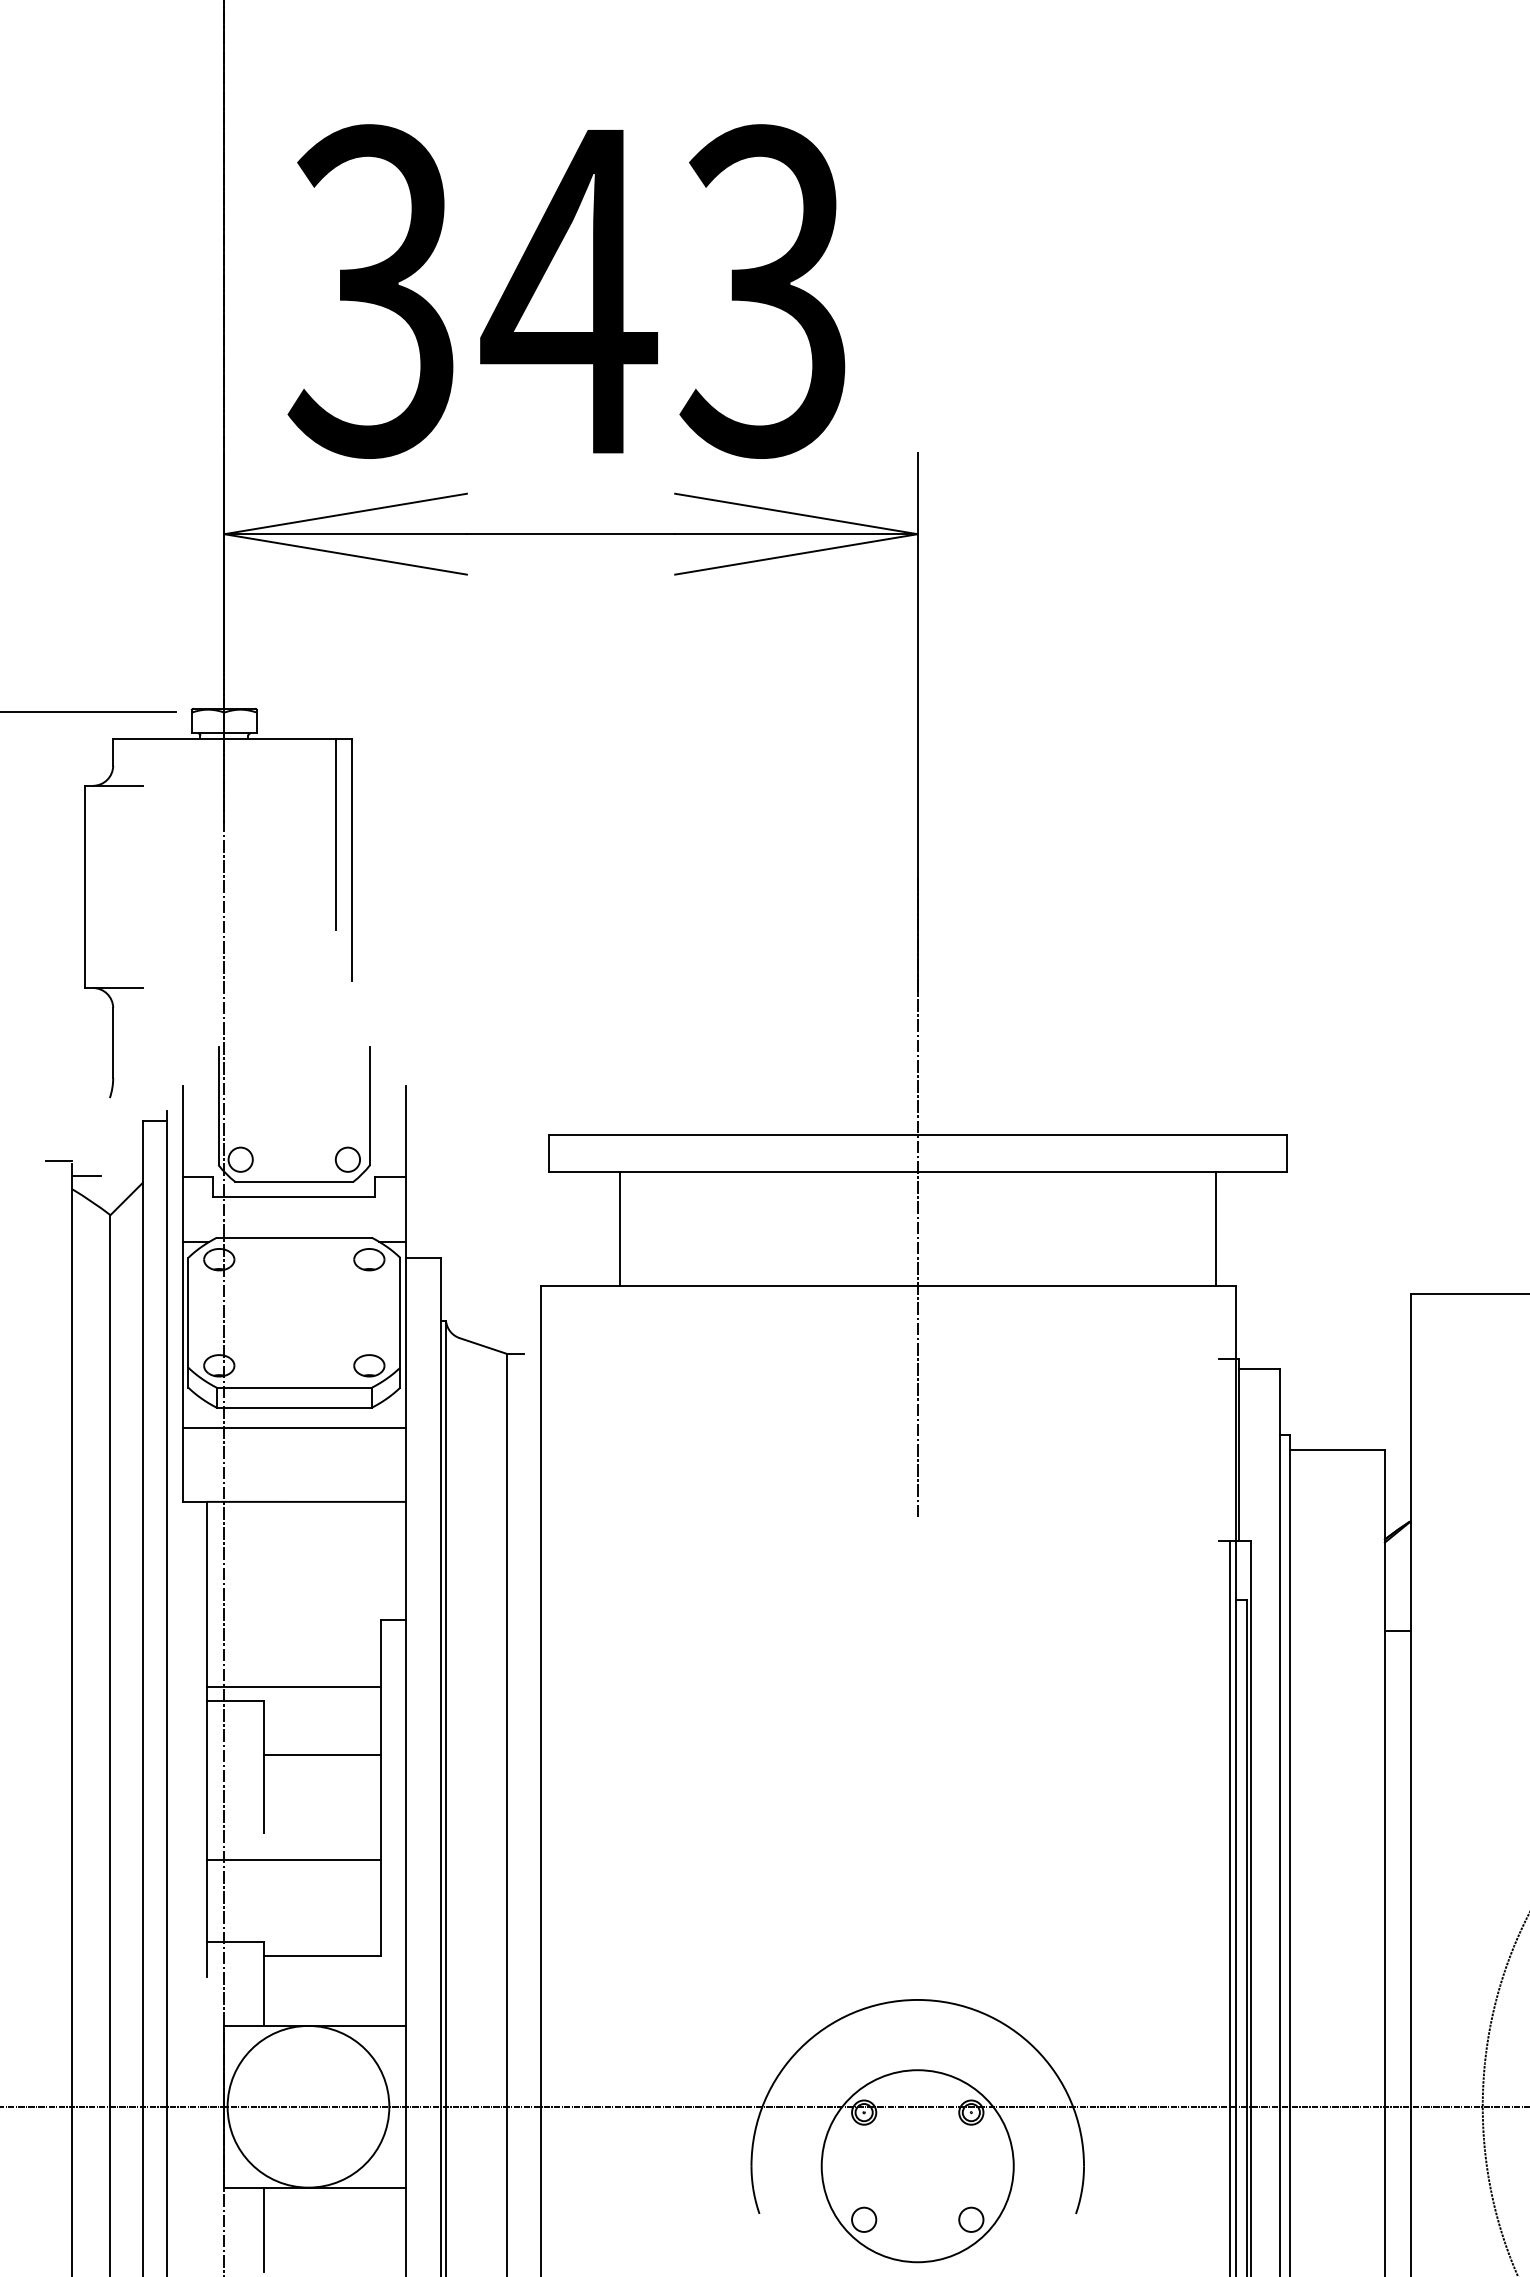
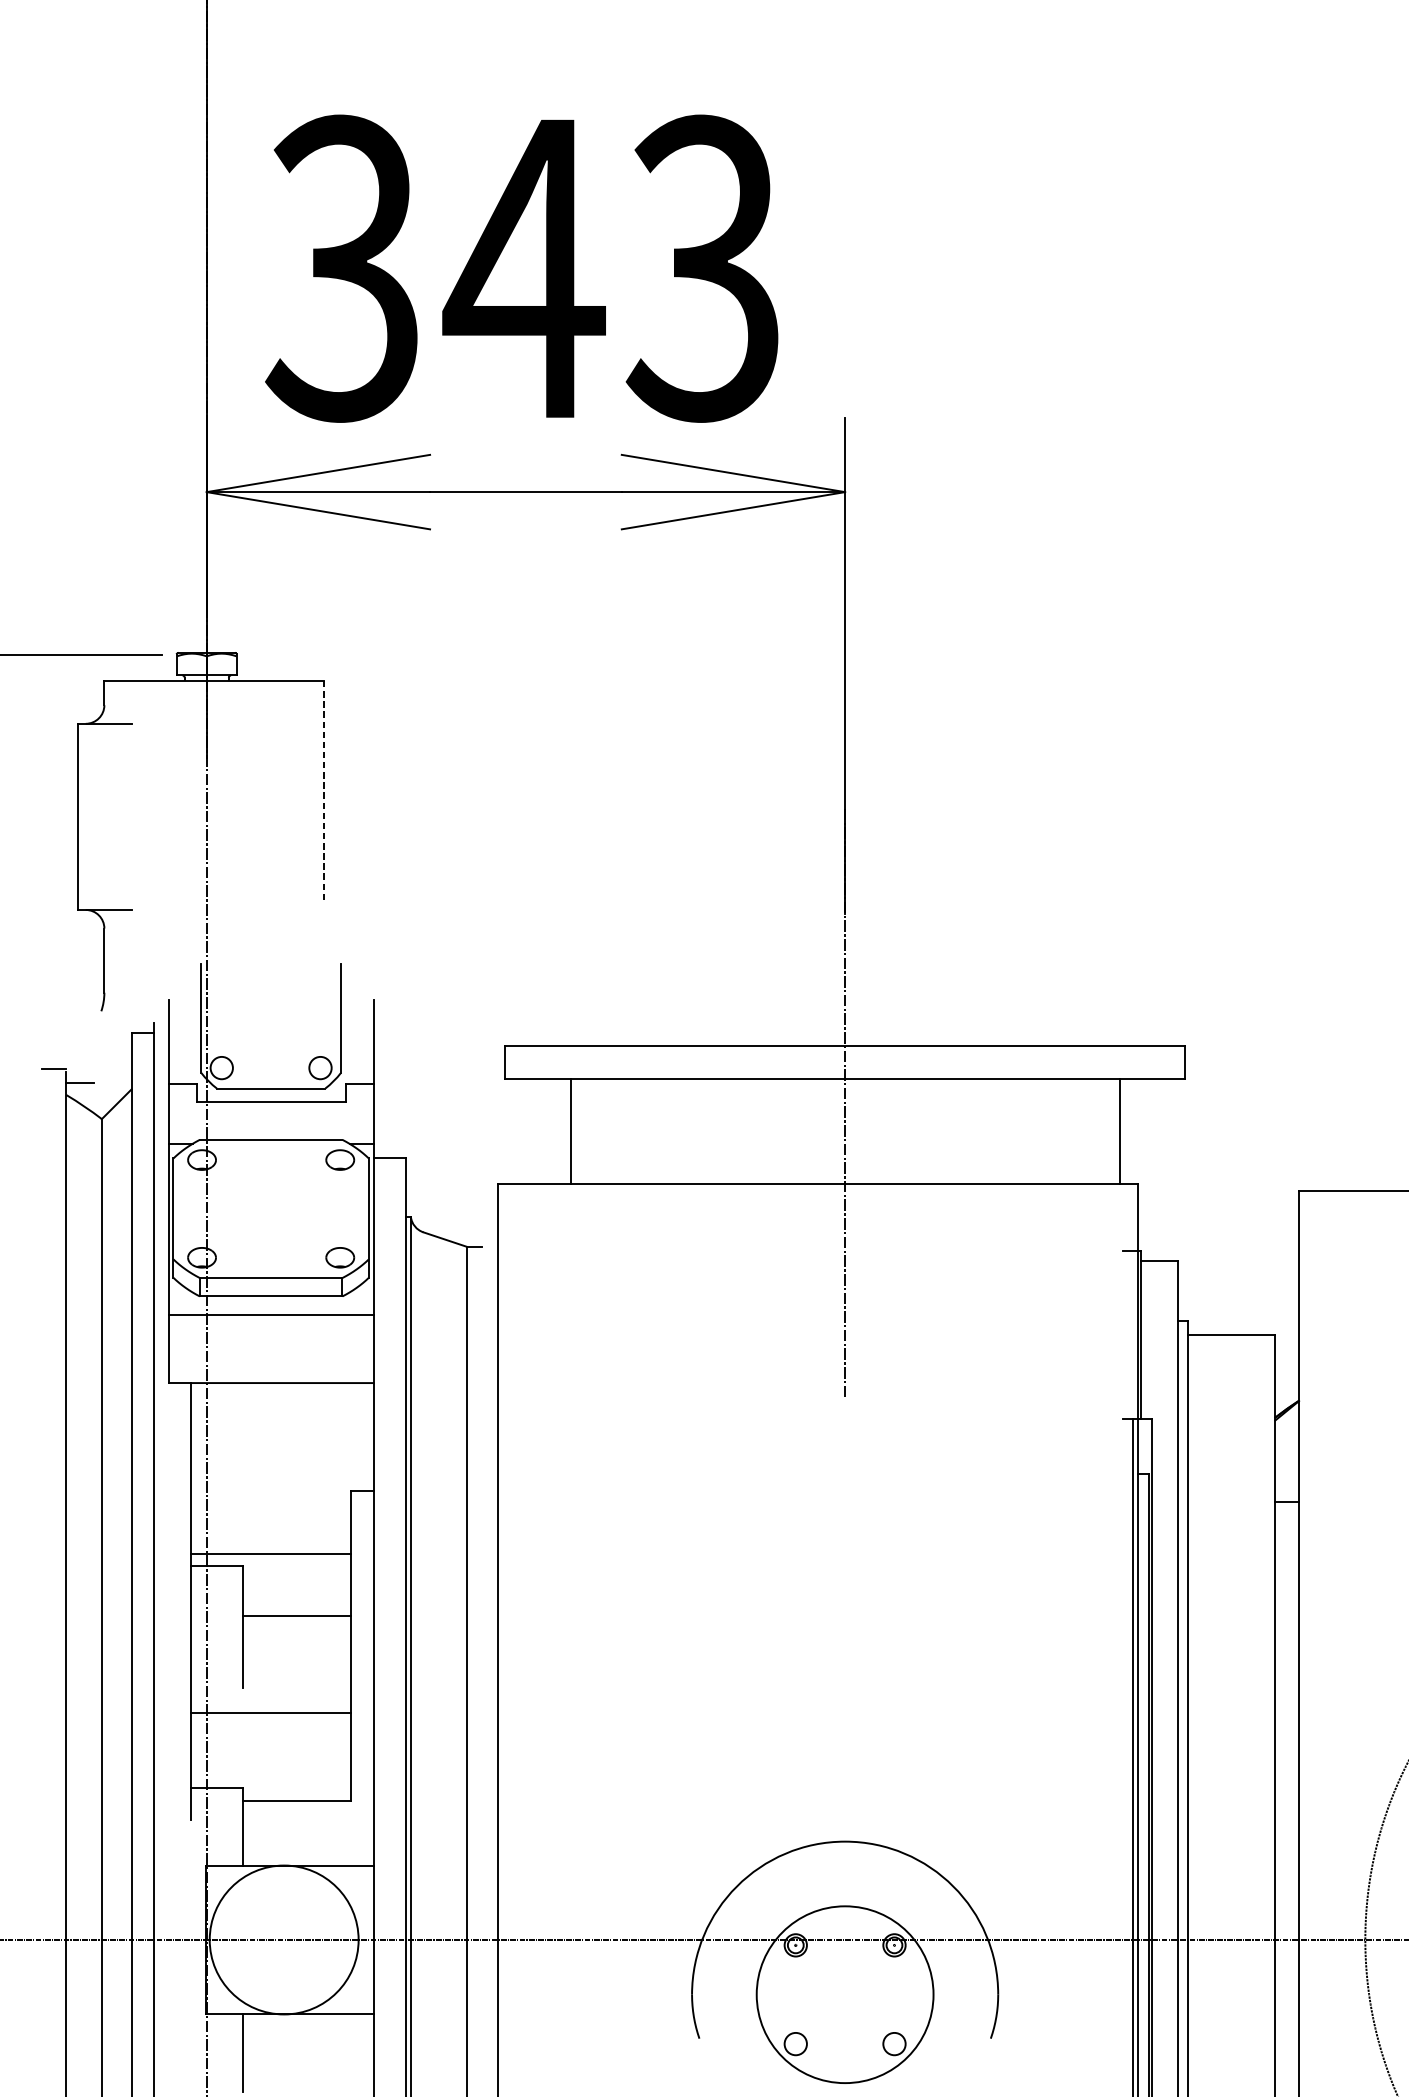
line: (335, 834) -> (309, 768), removed
line: (351, 860) -> (323, 792), solid -> dashed

